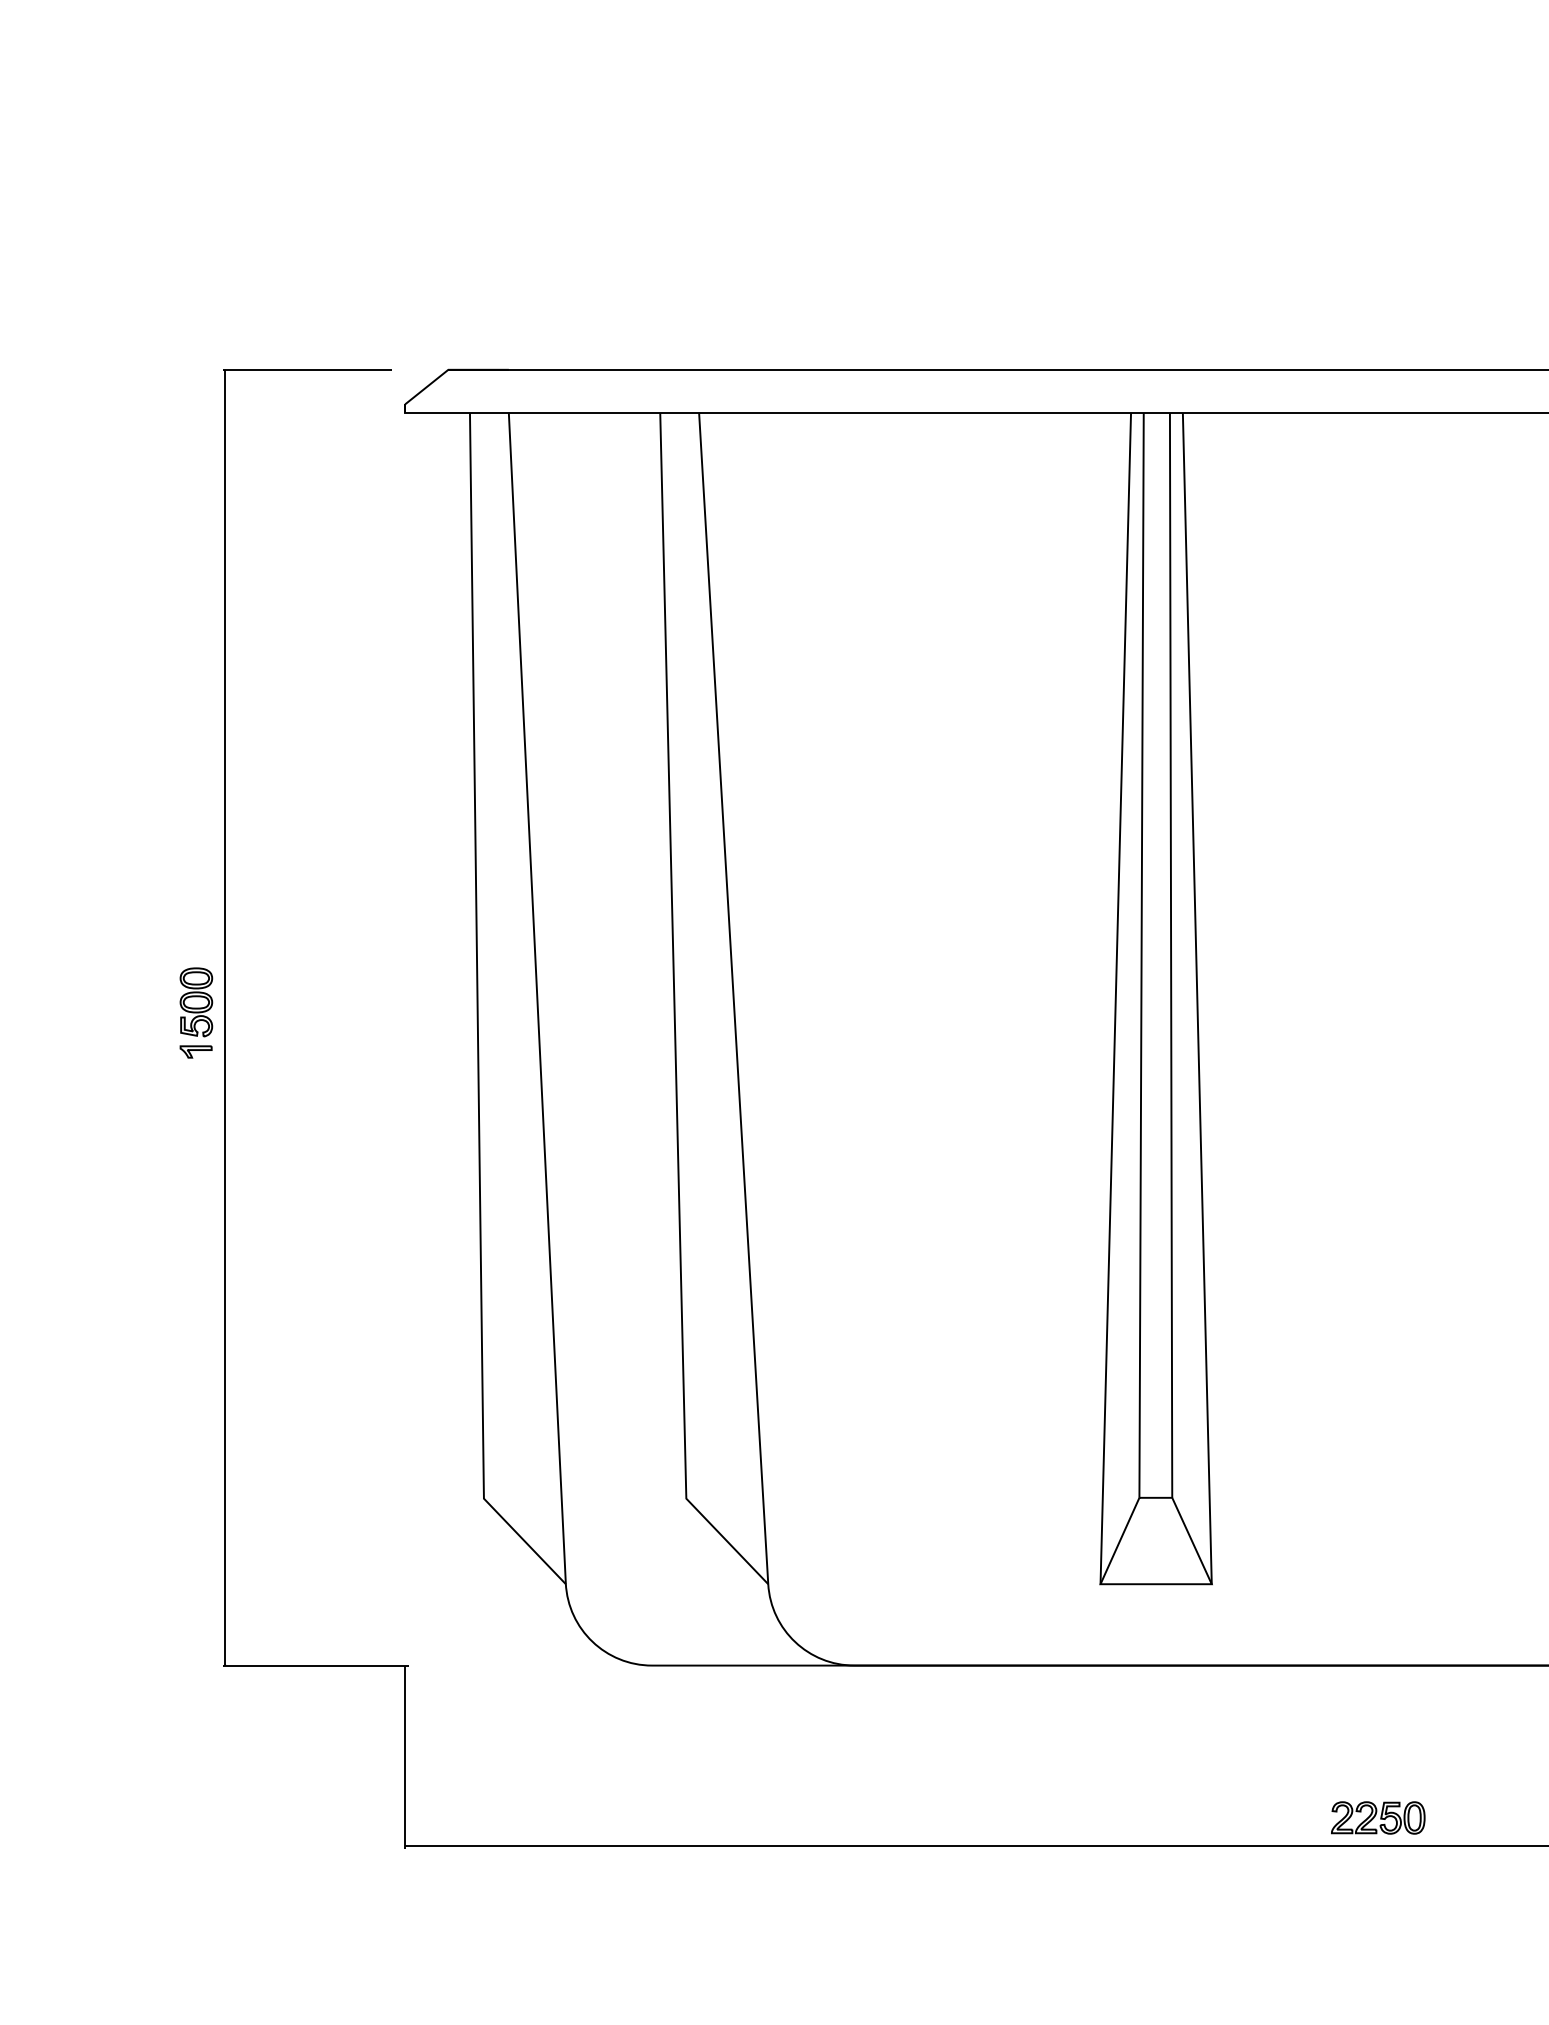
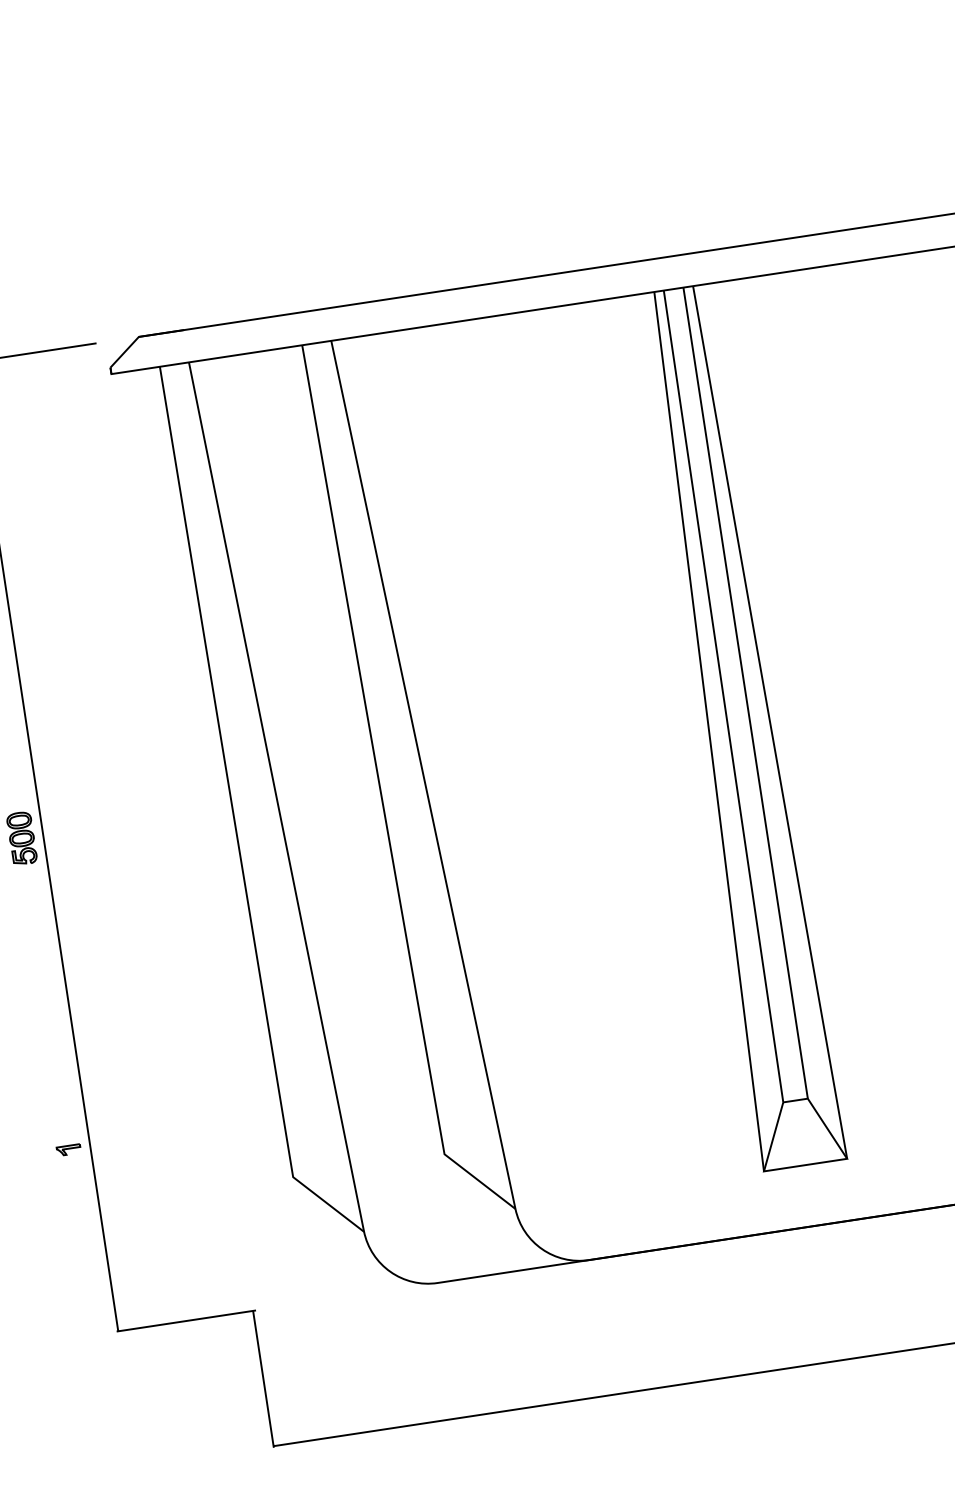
part: (195, 1051) -> (68, 1149), moved

